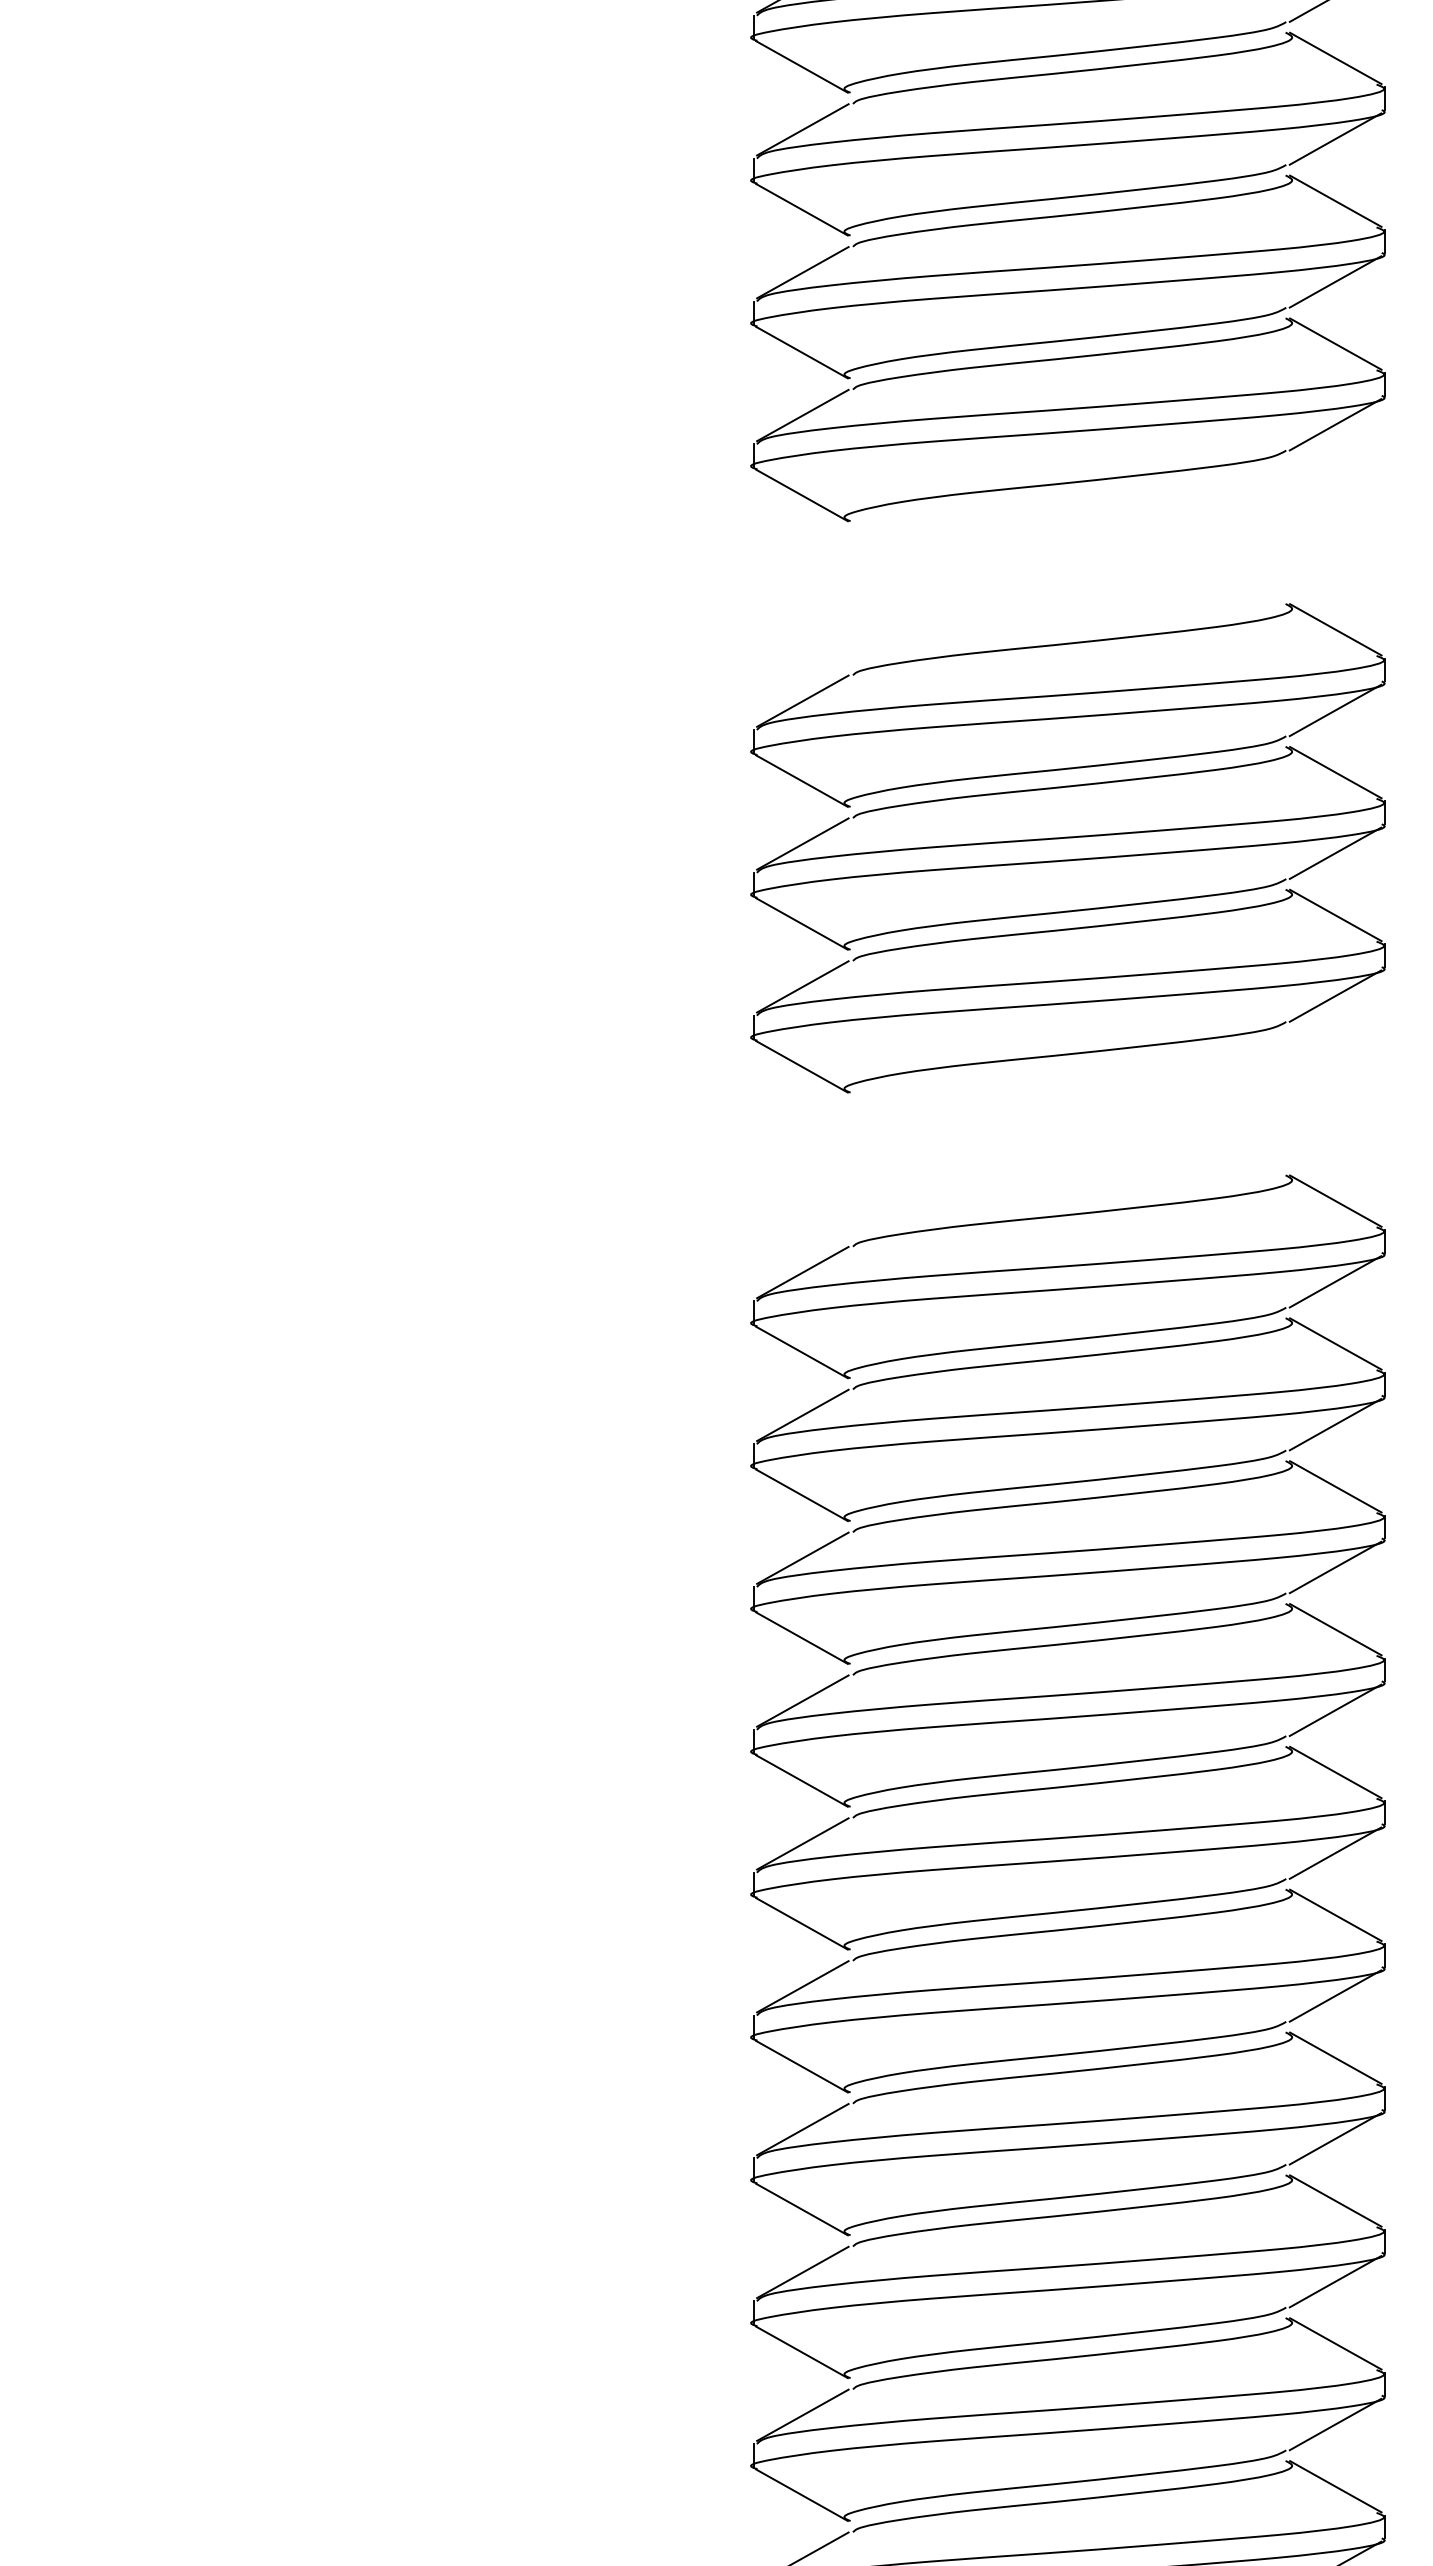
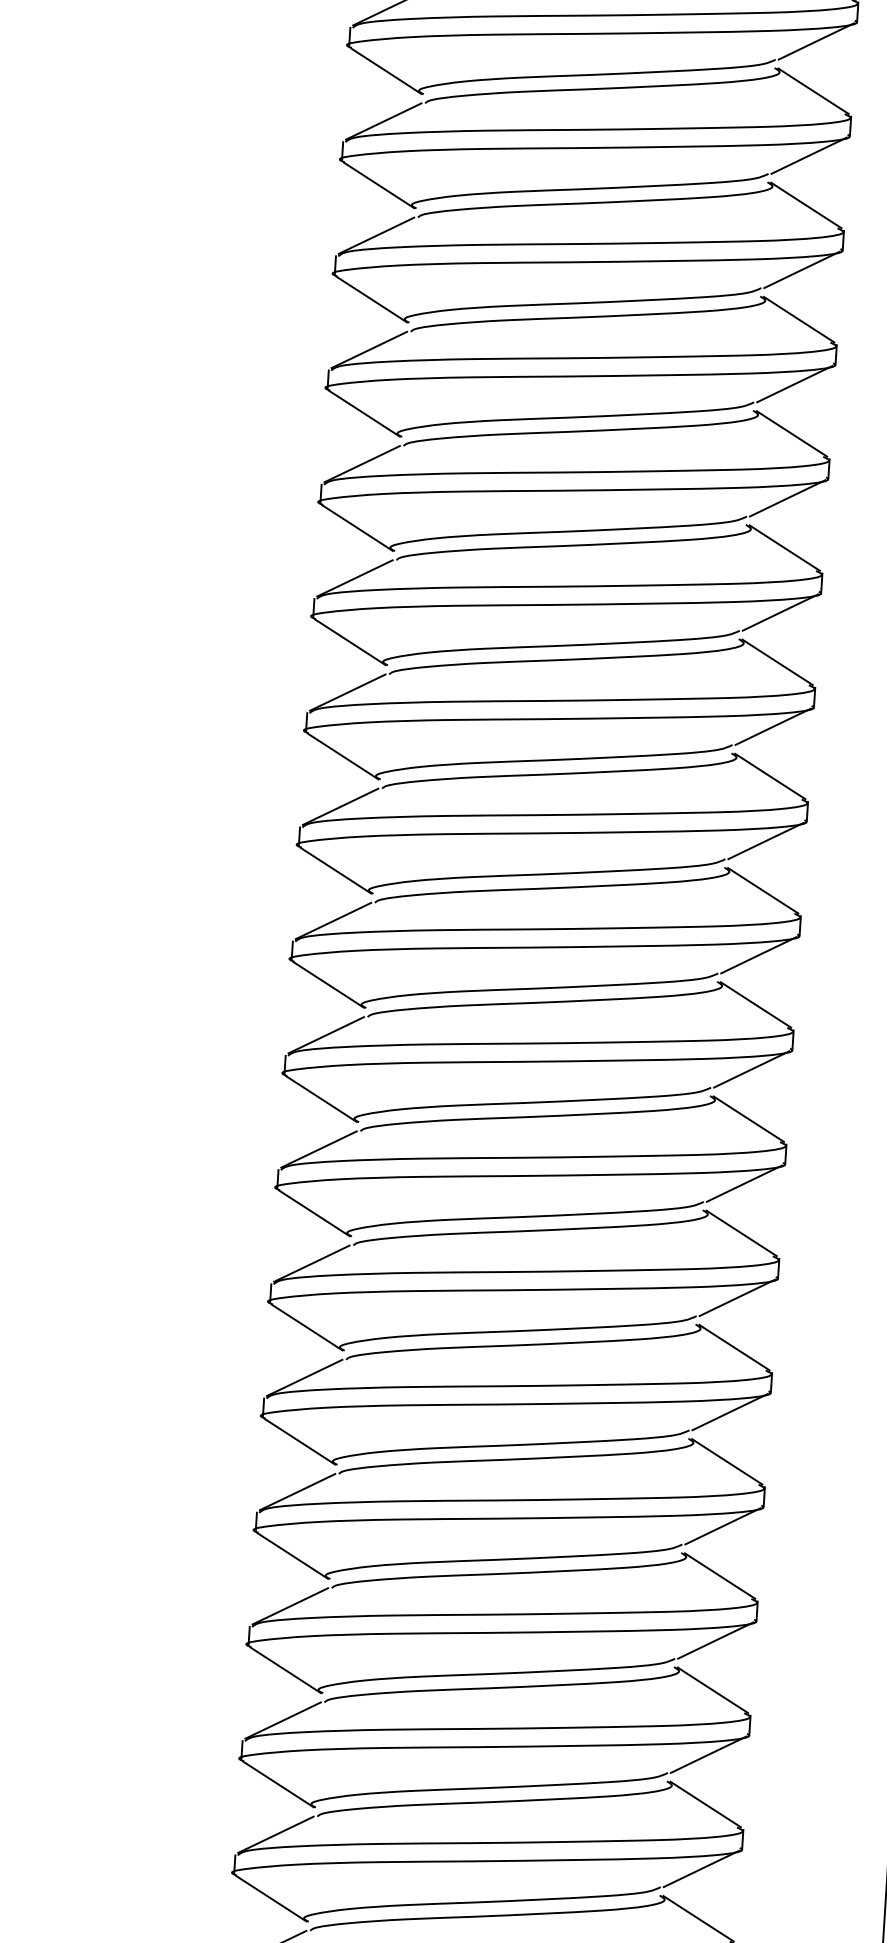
part: (1064, 553) -> (578, 359), added
part: (1067, 1124) -> (552, 815), added

